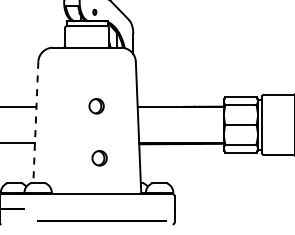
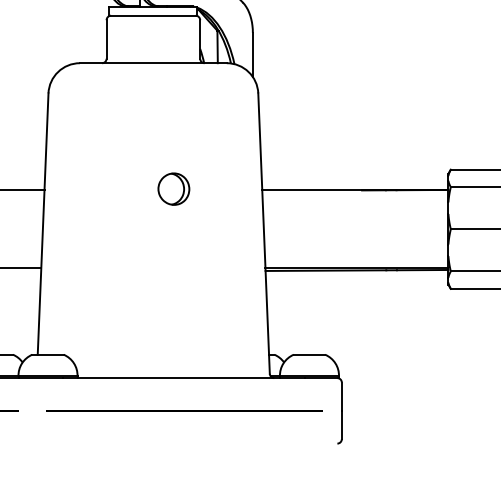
line: (35, 122) -> (42, 224), dashed -> solid
part: (99, 158) -> (180, 301), removed
line: (101, 220) -> (184, 409), moved

